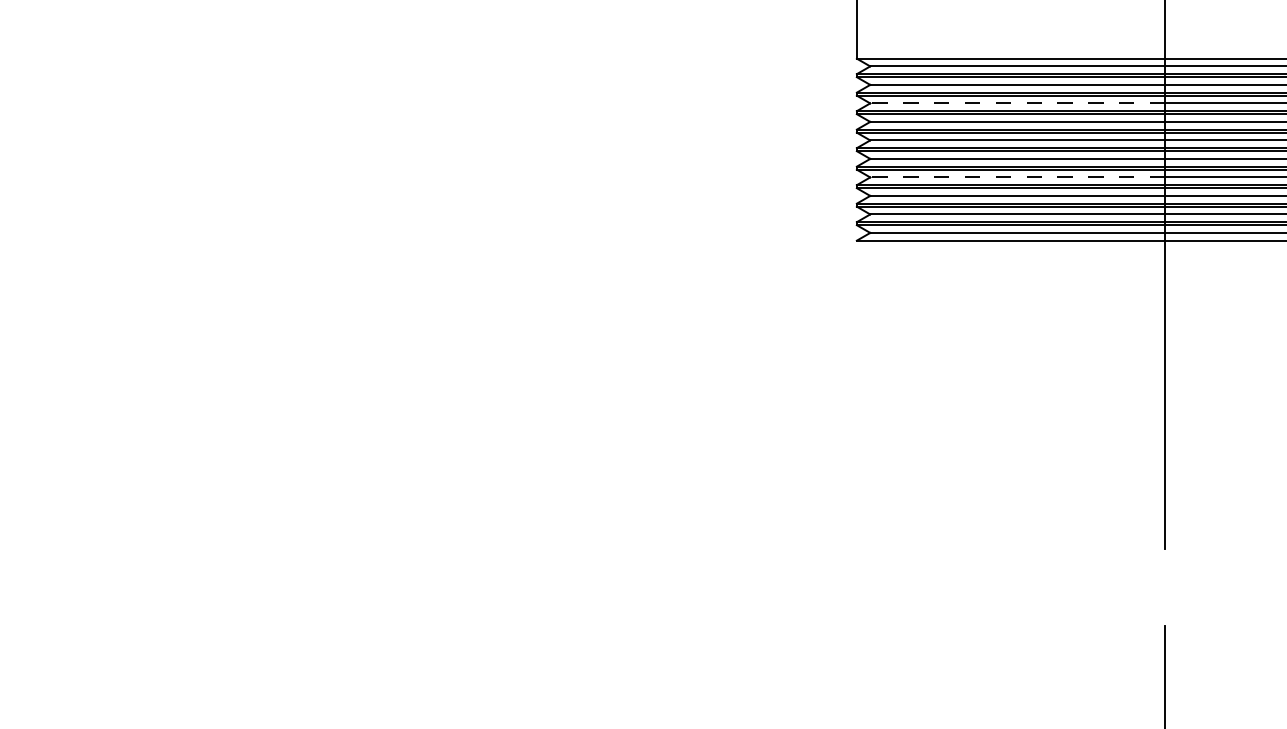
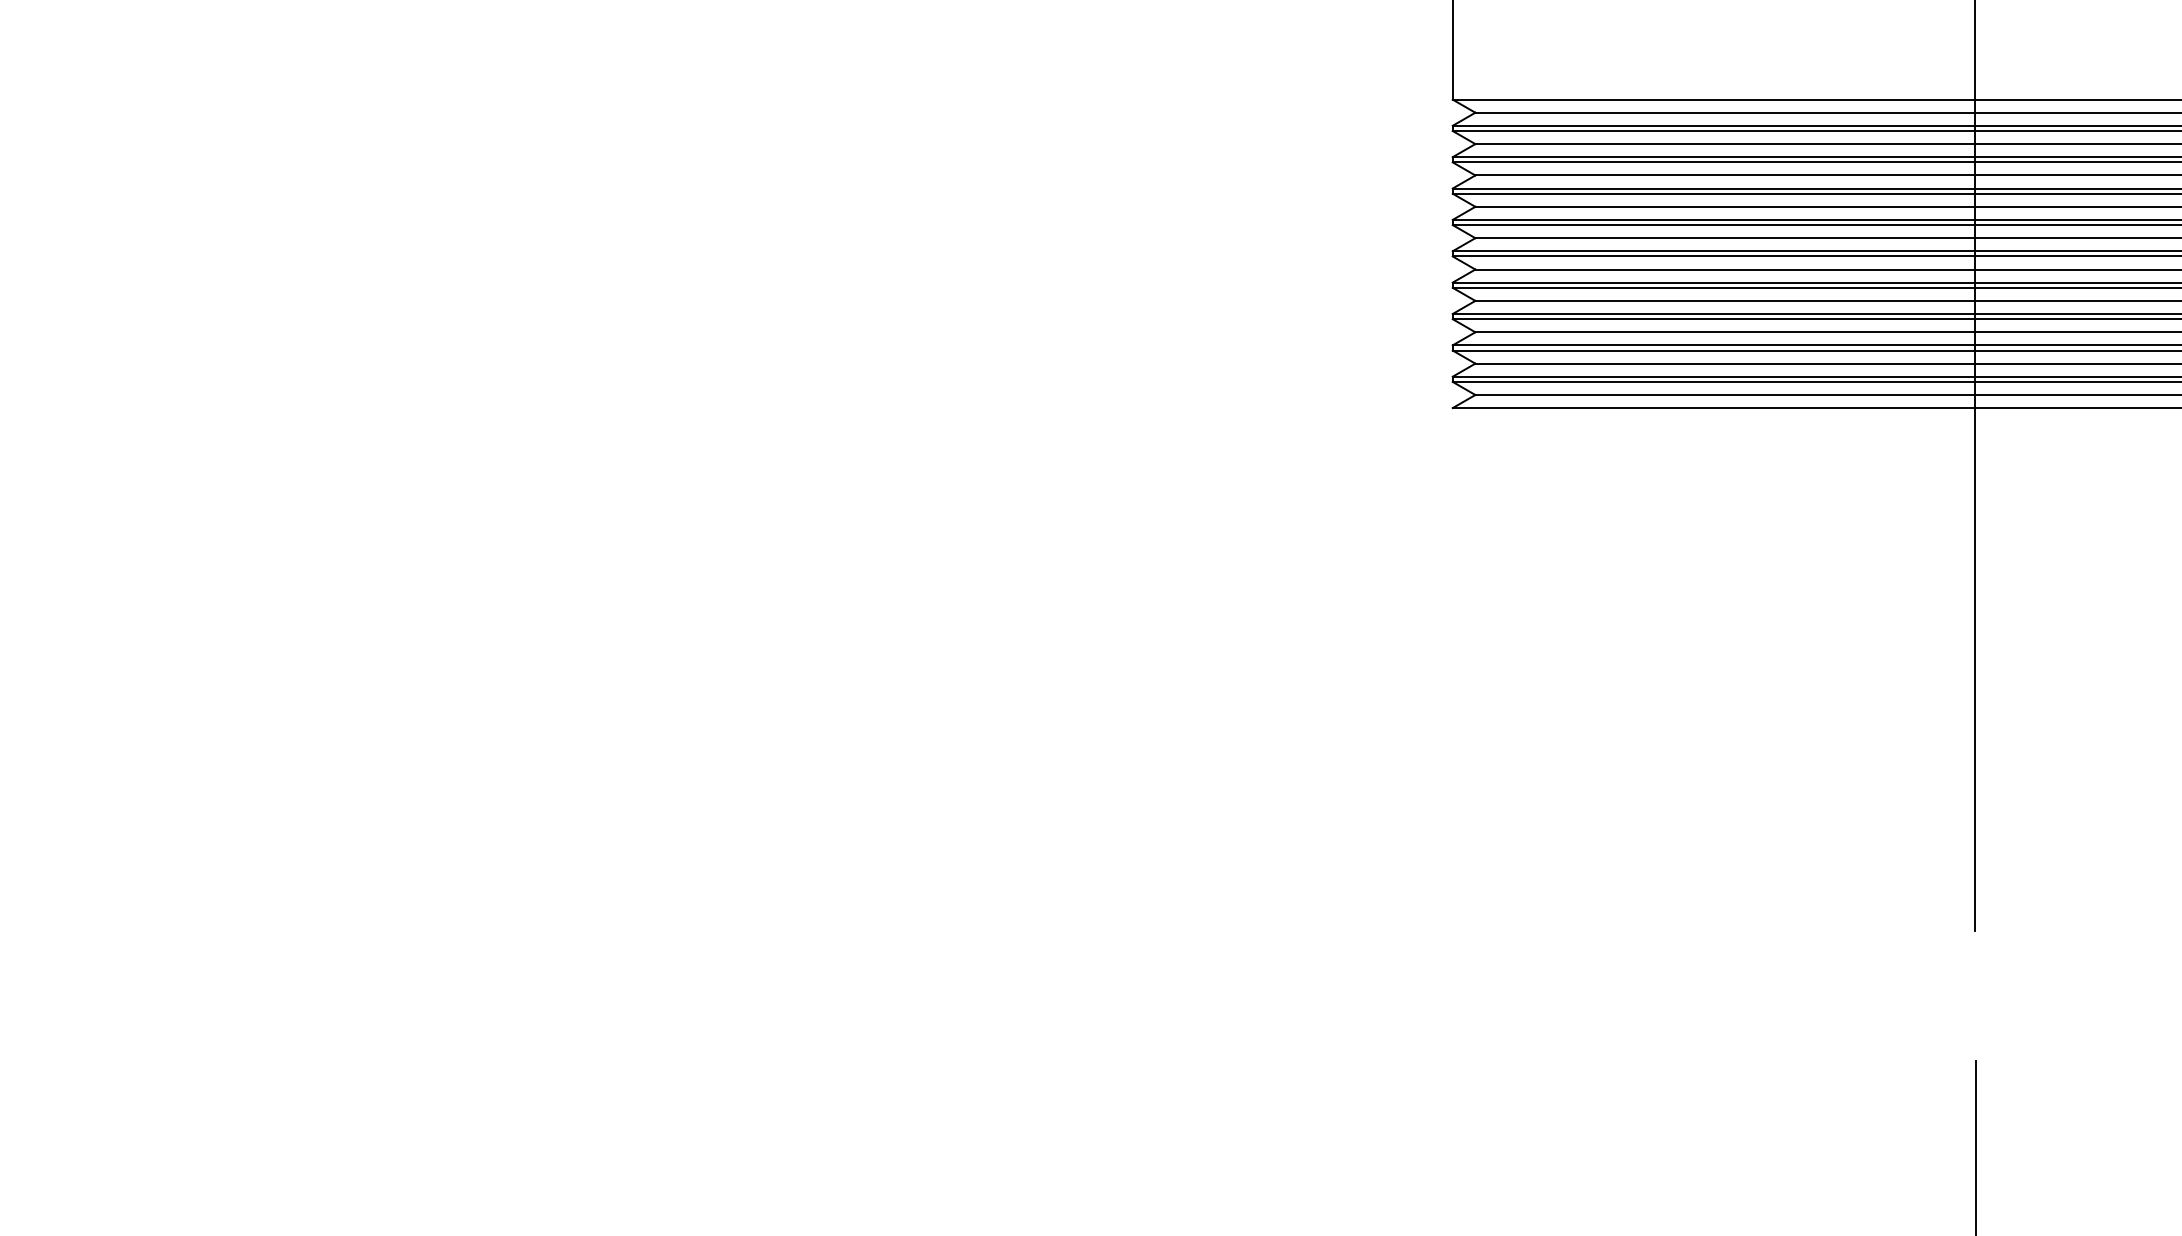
line: (1017, 103) -> (1724, 175), dashed -> solid
line: (1017, 177) -> (1724, 301), dashed -> solid

